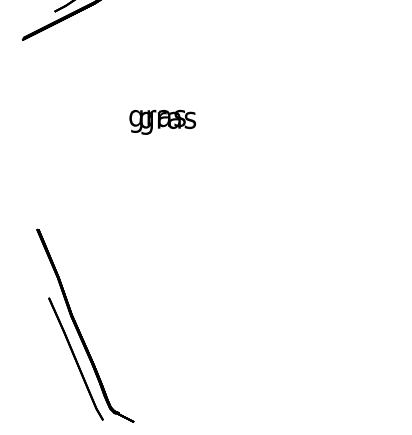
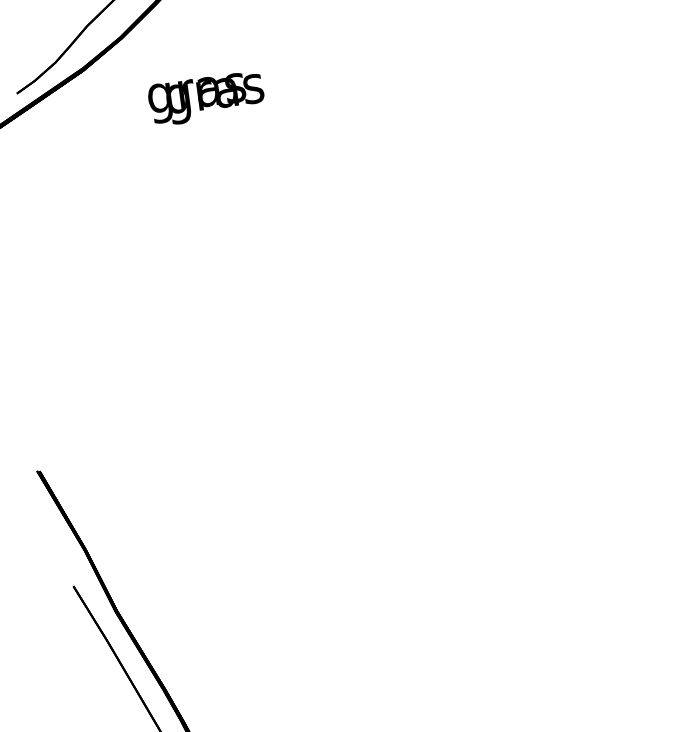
text: (162, 121) -> (206, 97), moved

